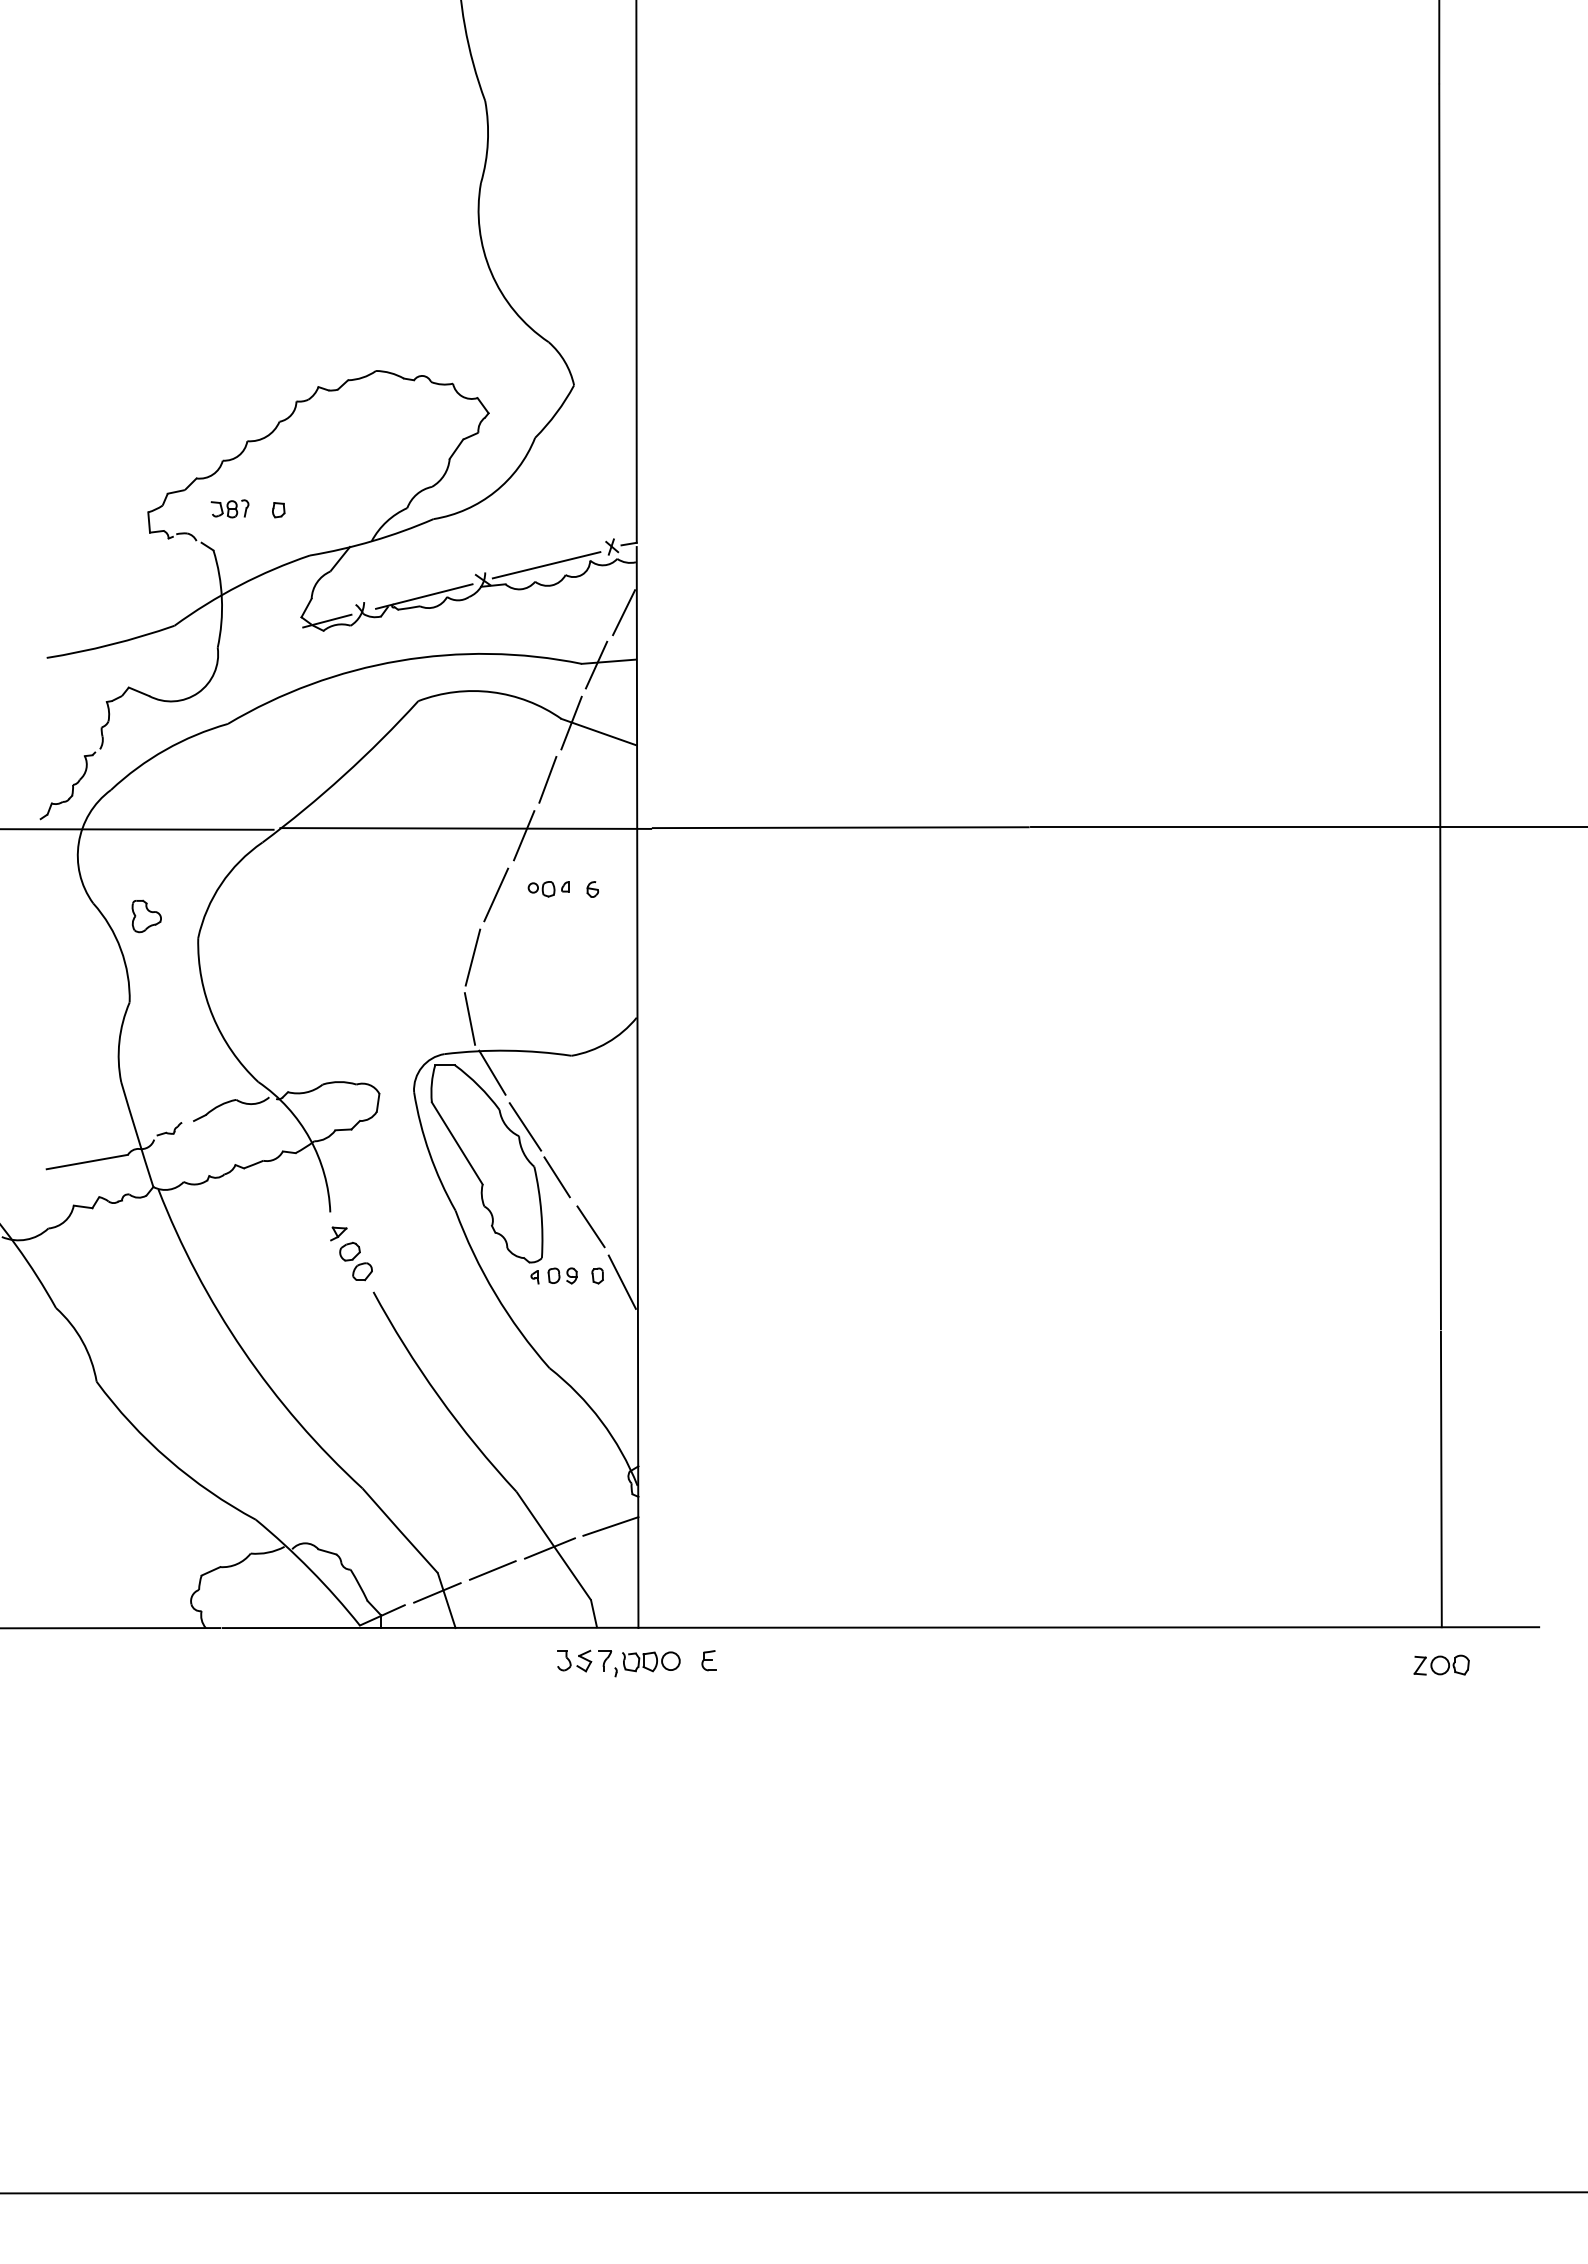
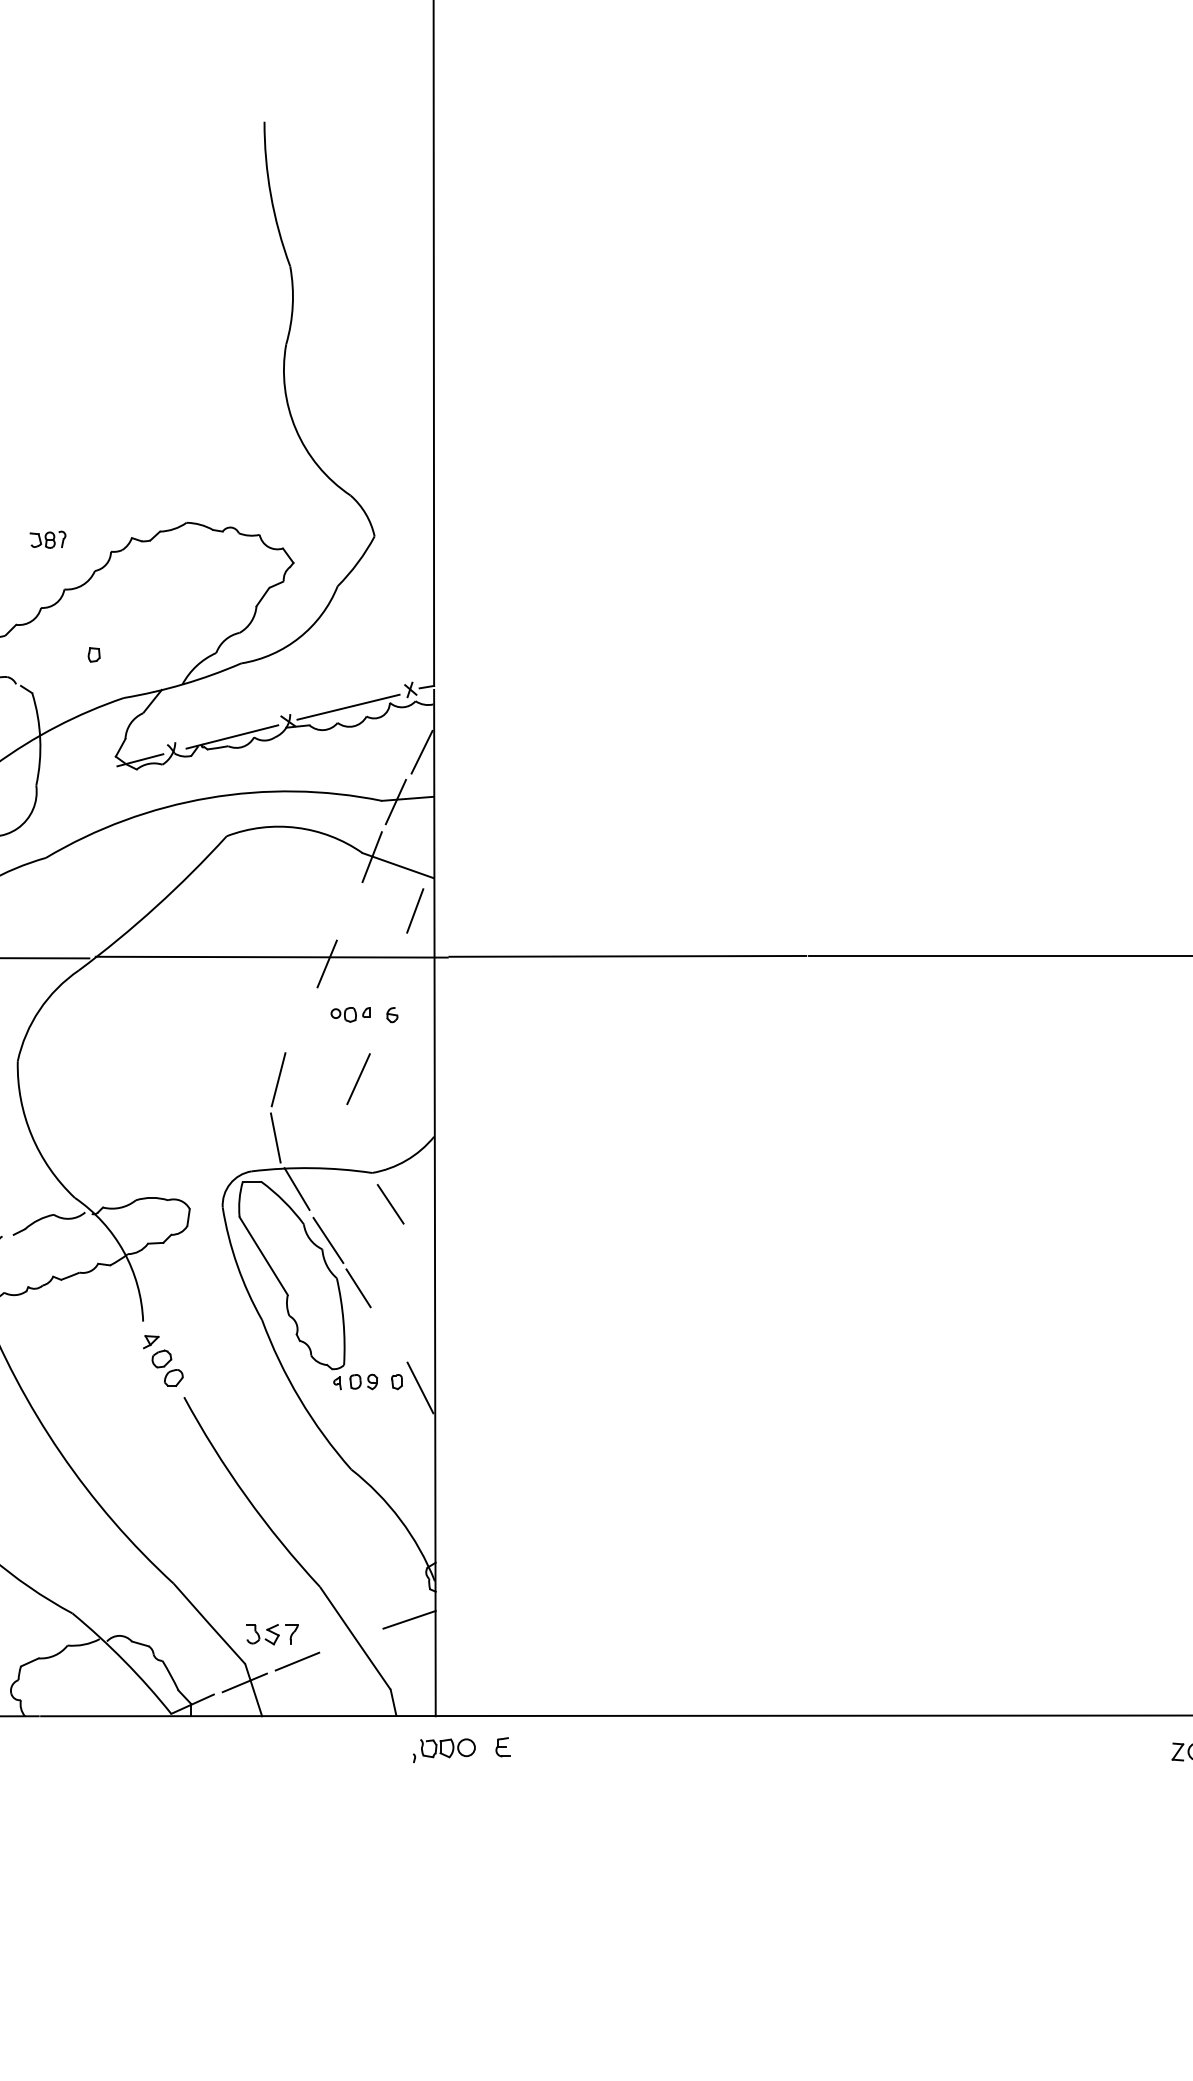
part: (229, 508) -> (47, 539), moved
line: (547, 779) -> (414, 910), moved
line: (496, 894) -> (358, 1078), moved
line: (590, 1226) -> (390, 1204), moved
line: (549, 1548) -> (351, 1640), removed
part: (584, 1660) -> (272, 1634), moved

